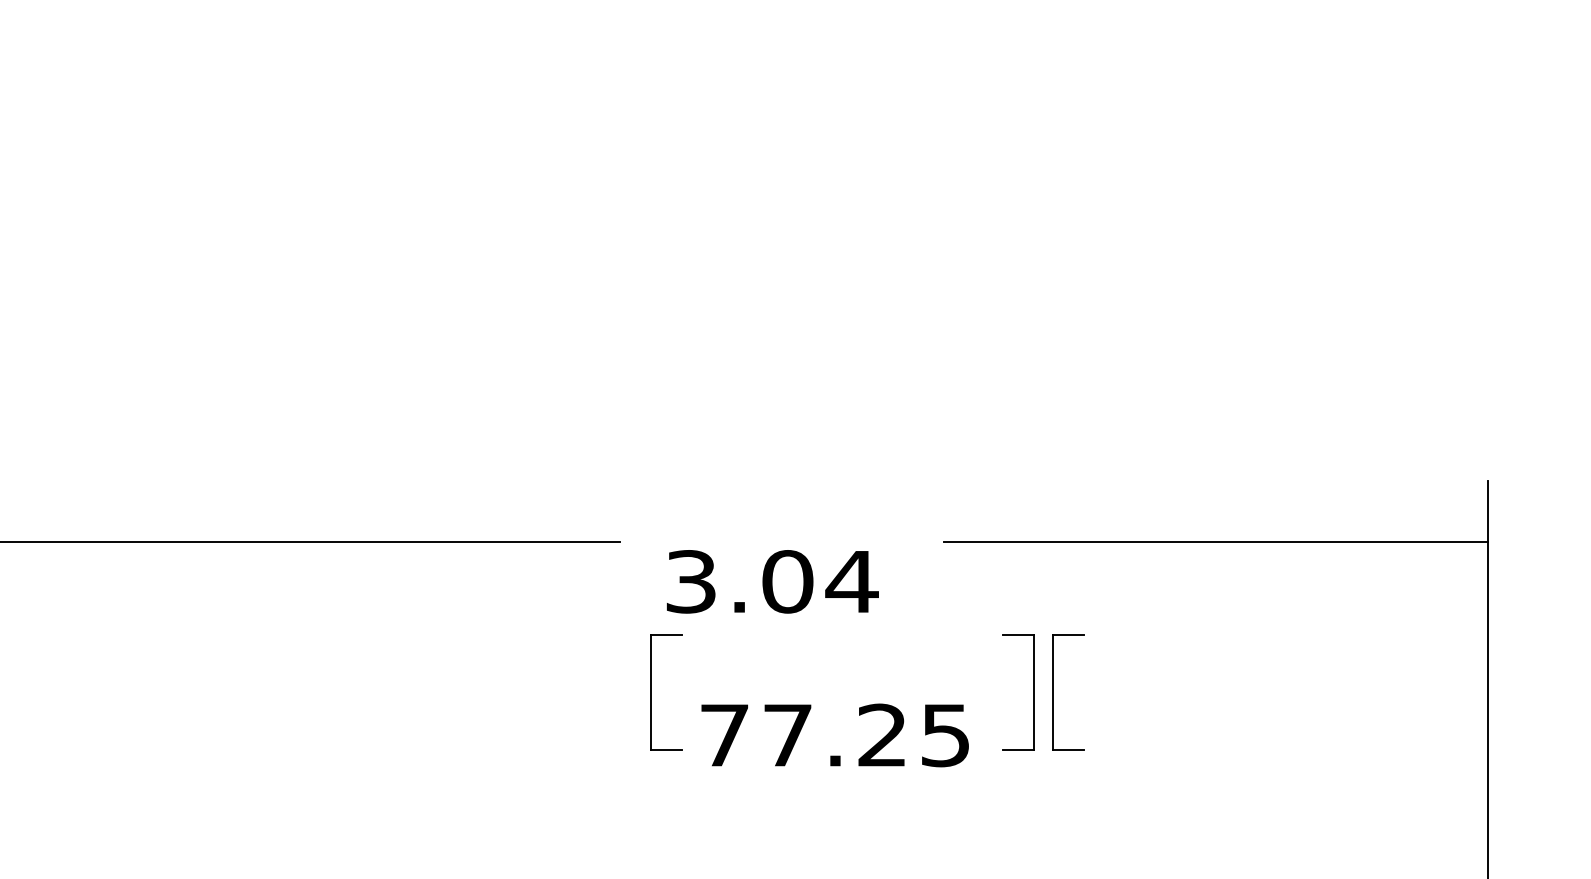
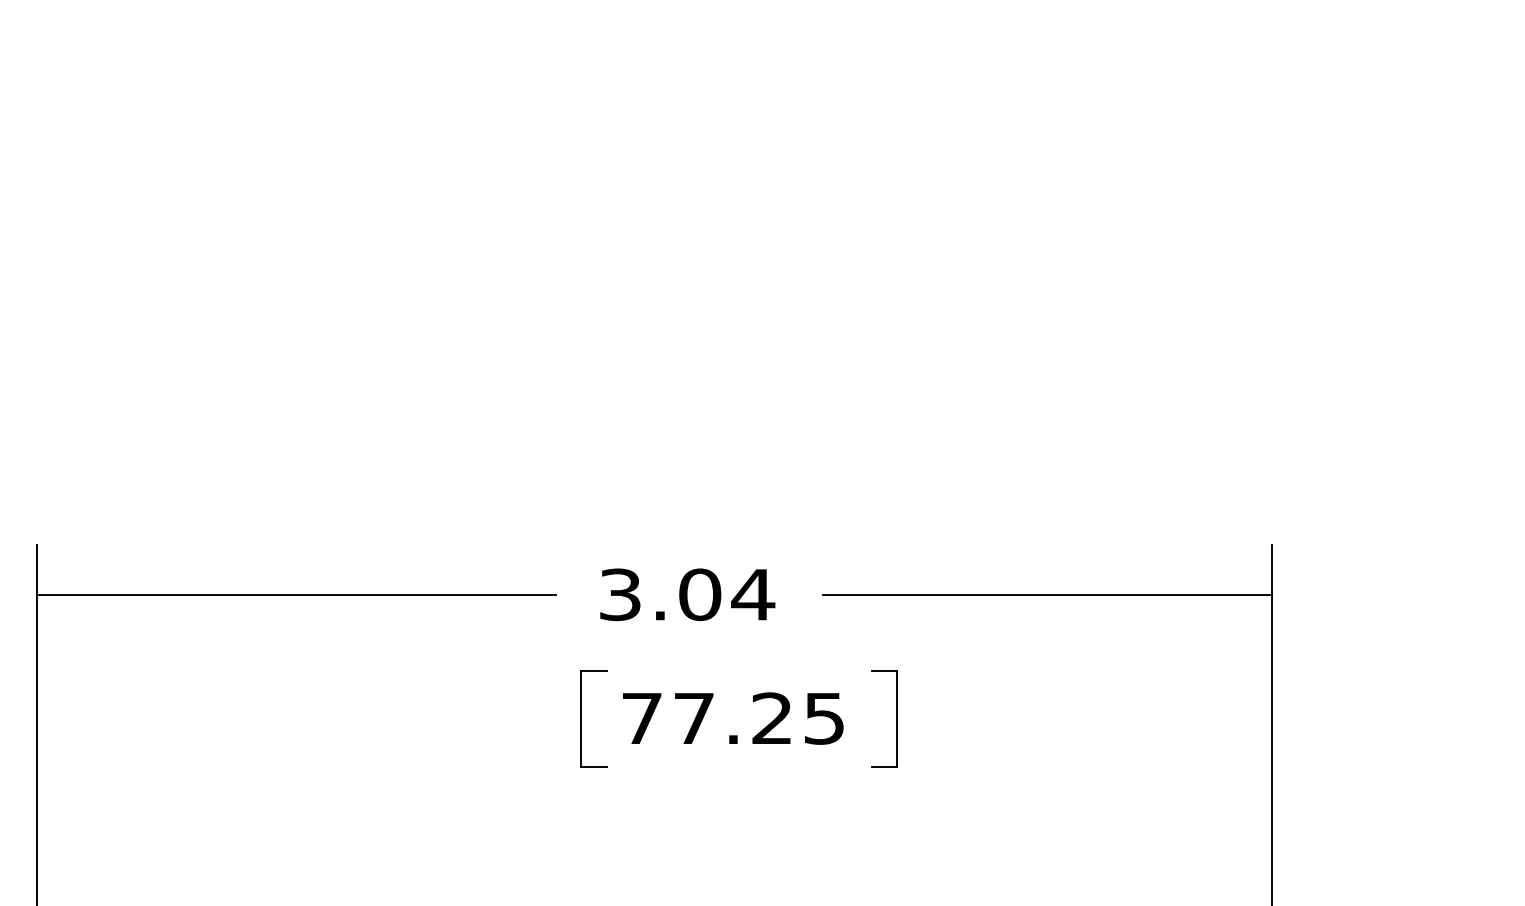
text: (772, 581) -> (687, 594), moved
part: (1053, 691) -> (913, 718), removed
text: (835, 735) -> (733, 718), moved

